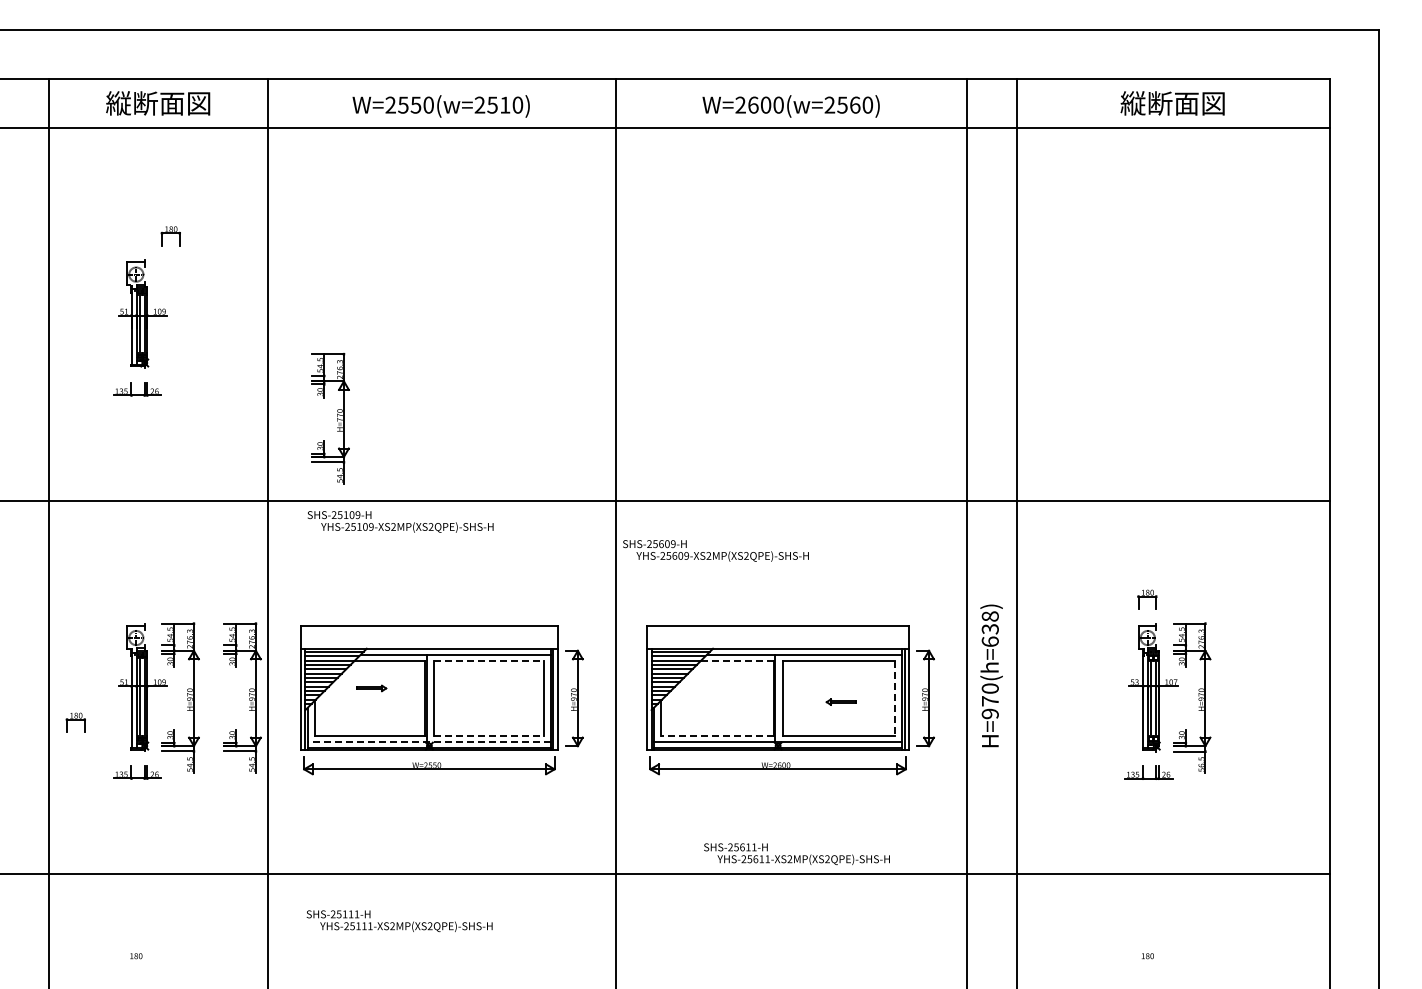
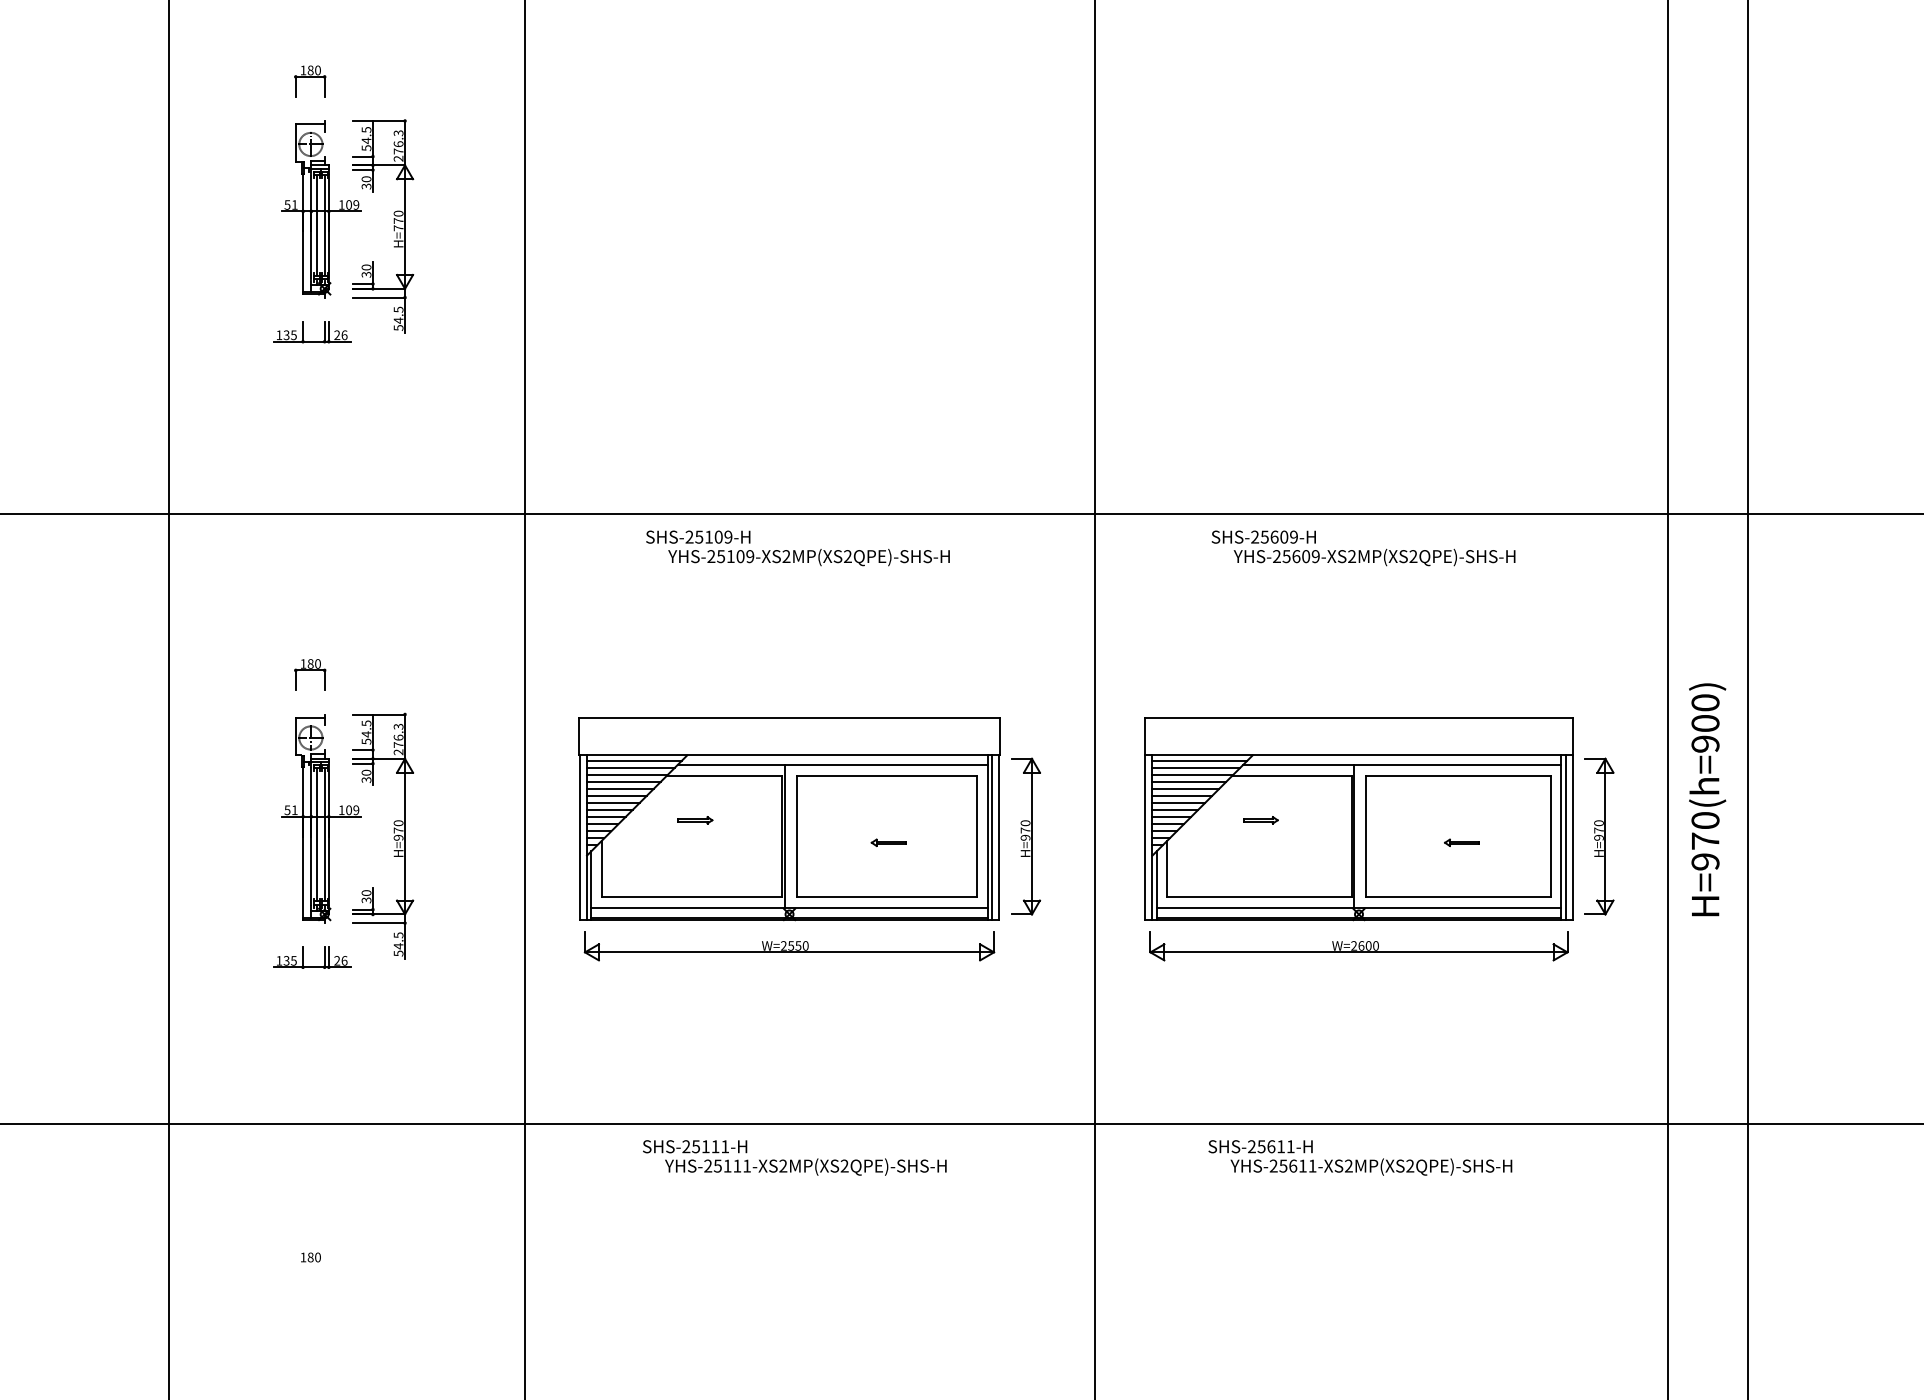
part: (170, 236) -> (309, 82), moved
part: (337, 418) -> (394, 225), moved
text: (400, 521) -> (797, 547), moved
text: (715, 550) -> (1362, 547), moved
text: (989, 629) -> (1704, 724), H=970(h=638) -> H=970(h=900)
line: (489, 661) -> (887, 776), dashed -> solid
line: (736, 661) -> (1291, 776), dashed -> solid
part: (371, 688) -> (694, 820), size x0.71
part: (717, 688) -> (1259, 820), added
part: (249, 696) -> (495, 833), removed
line: (895, 698) -> (1550, 836), dashed -> solid
part: (489, 702) -> (887, 843), added
part: (840, 702) -> (1460, 843), size x0.71
part: (75, 722) -> (309, 675), moved
line: (489, 735) -> (887, 897), dashed -> solid
line: (716, 735) -> (1258, 897), dashed -> solid
line: (428, 742) -> (788, 908), dashed -> solid
text: (796, 853) -> (1359, 1156), moved
text: (399, 921) -> (794, 1158), moved

